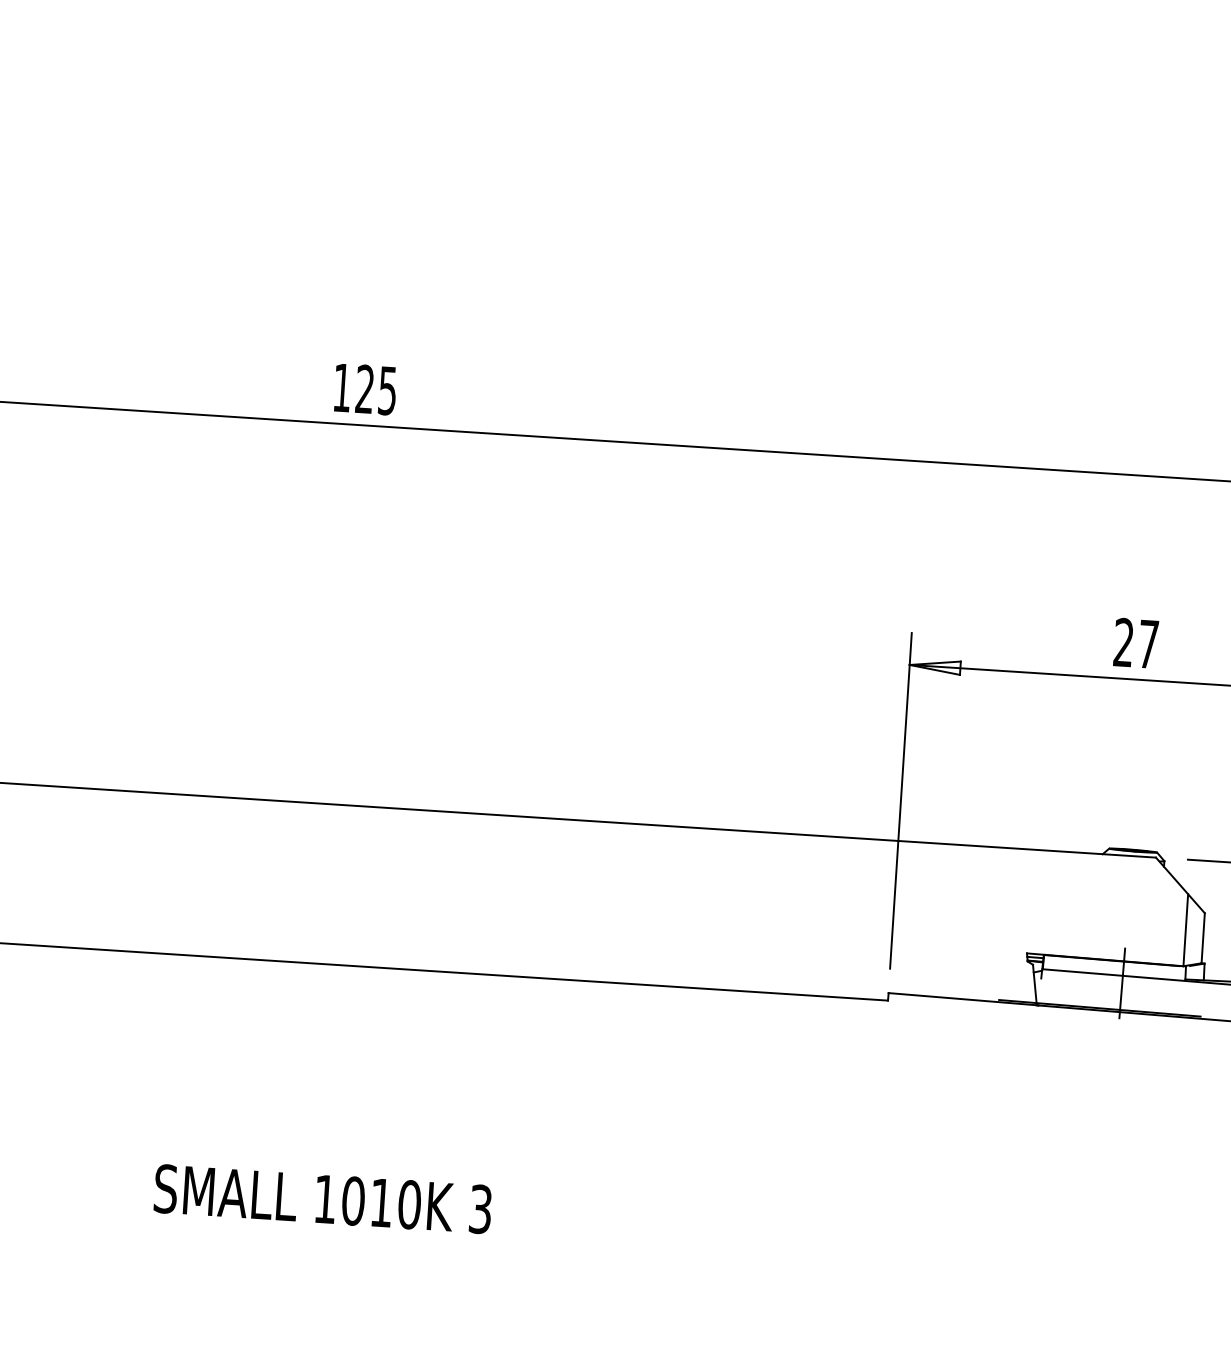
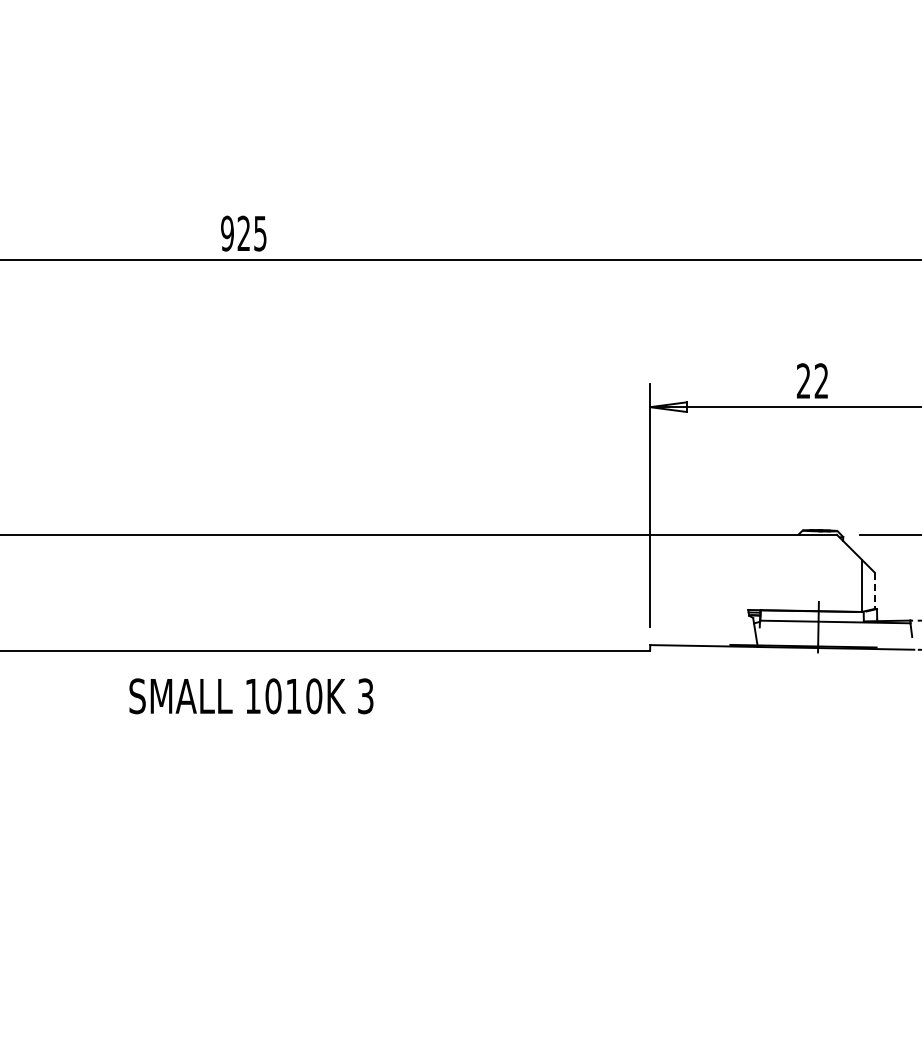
text: (342, 387) -> (227, 233), 125 -> 925
text: (1148, 643) -> (821, 380), 27 -> 22
line: (1202, 939) -> (874, 591), solid -> dashed
text: (323, 1199) -> (251, 696), moved

